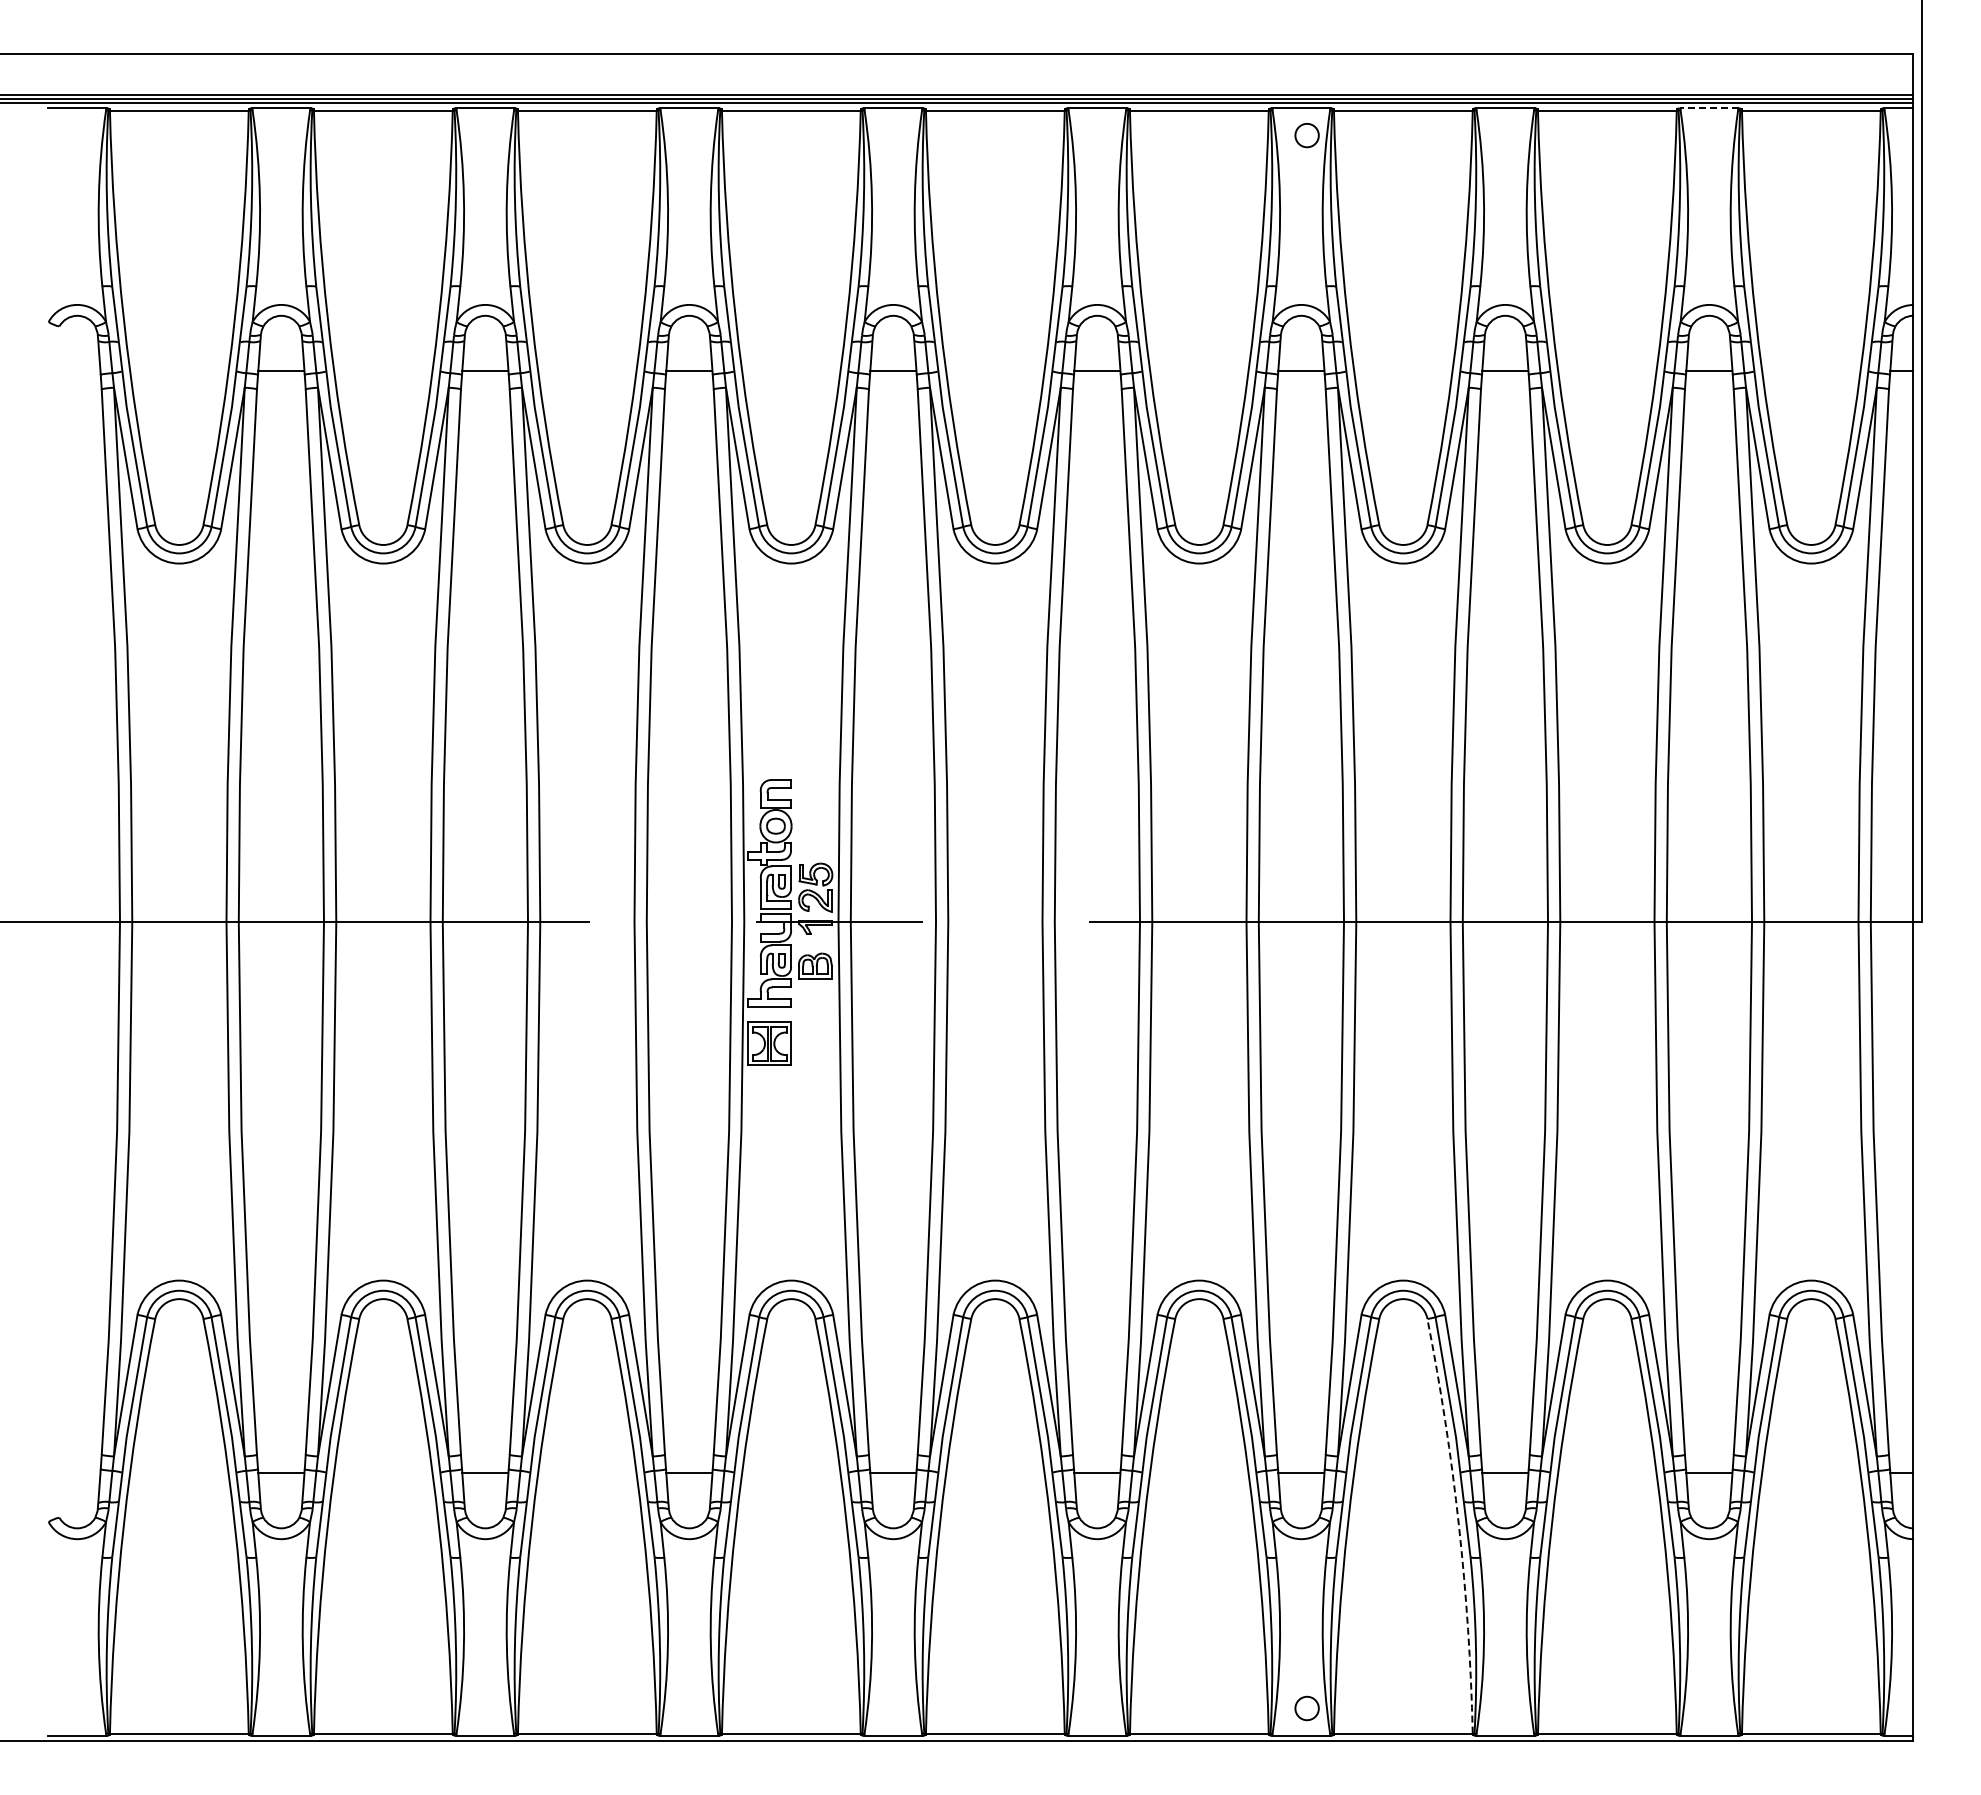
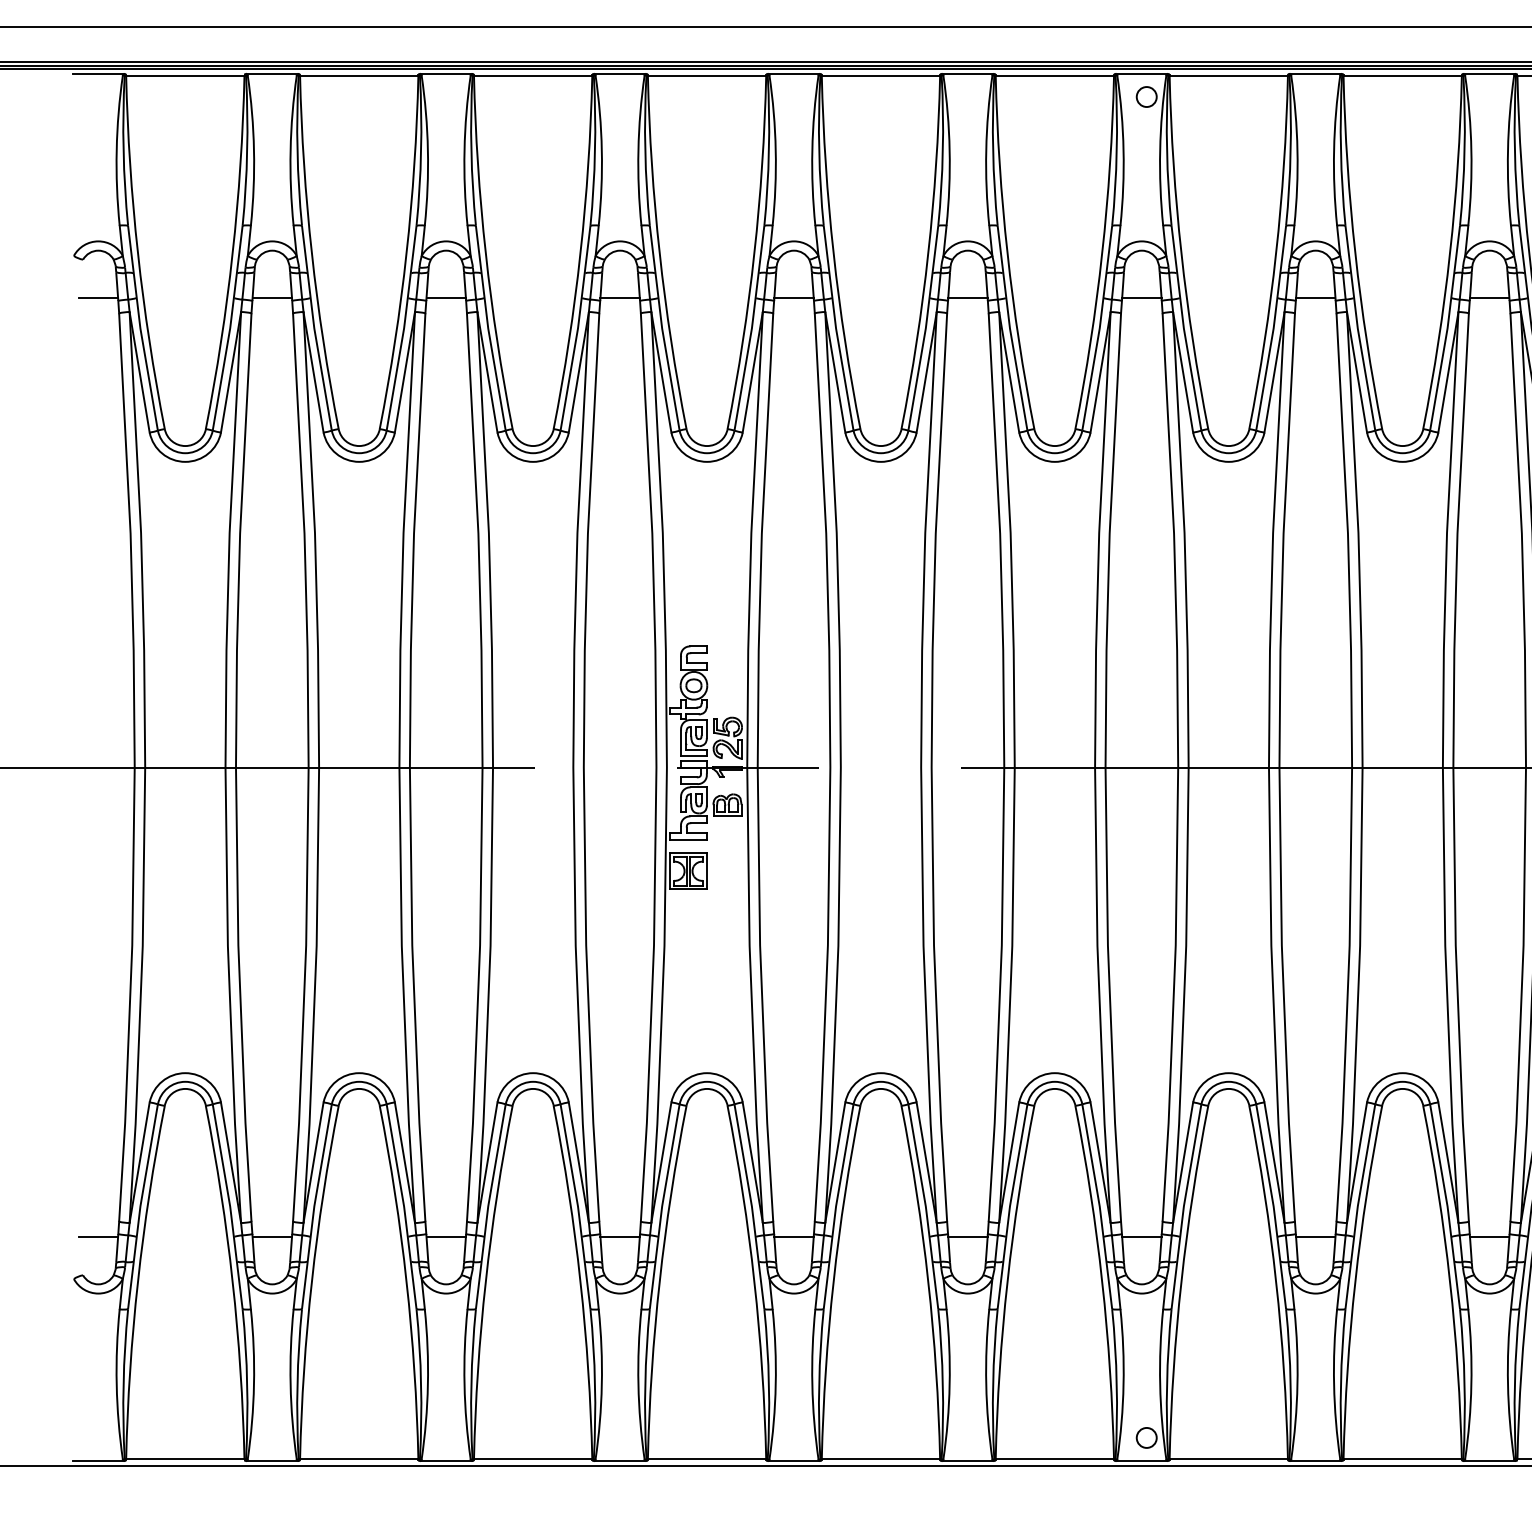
line: (1709, 108) -> (1489, 73), dashed -> solid
line: (77, 371) -> (98, 298), added
line: (77, 1473) -> (98, 1237), added
arc: (1458, 1525) -> (1275, 1281), dashed -> solid

